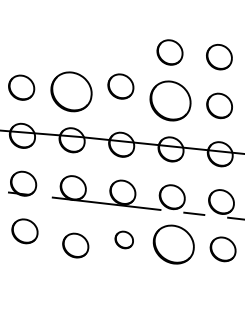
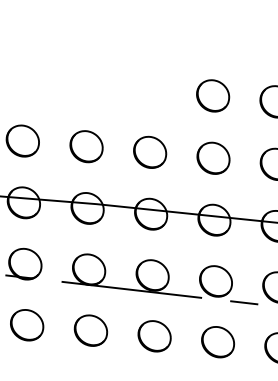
part: (120, 86) -> (149, 152), moved
part: (70, 92) -> (85, 147), size x0.62
part: (169, 101) -> (212, 158), size x0.62
part: (123, 239) -> (153, 335), size x1.43
part: (173, 244) -> (217, 342), size x0.62
part: (75, 245) -> (90, 330), moved

